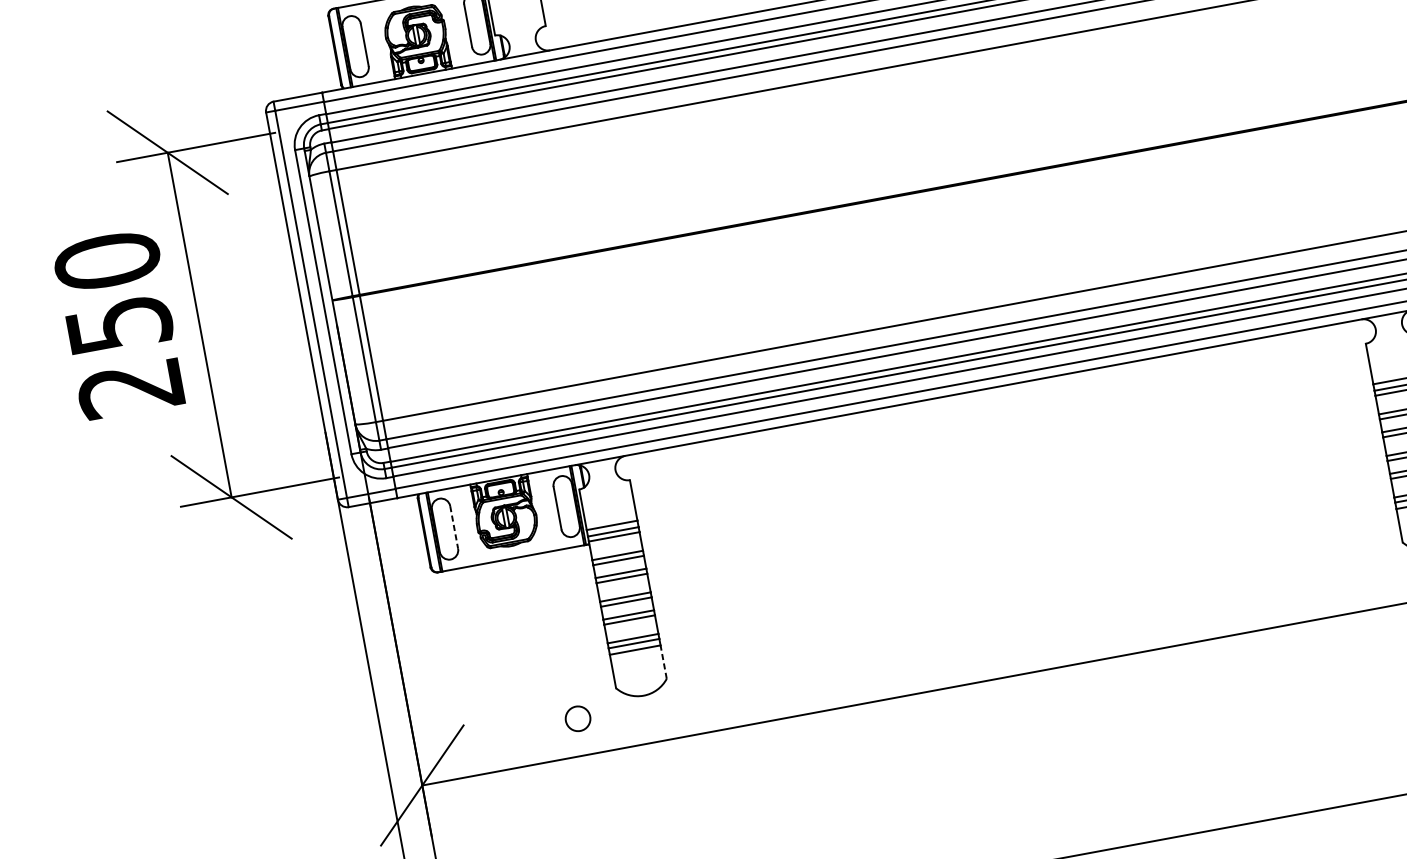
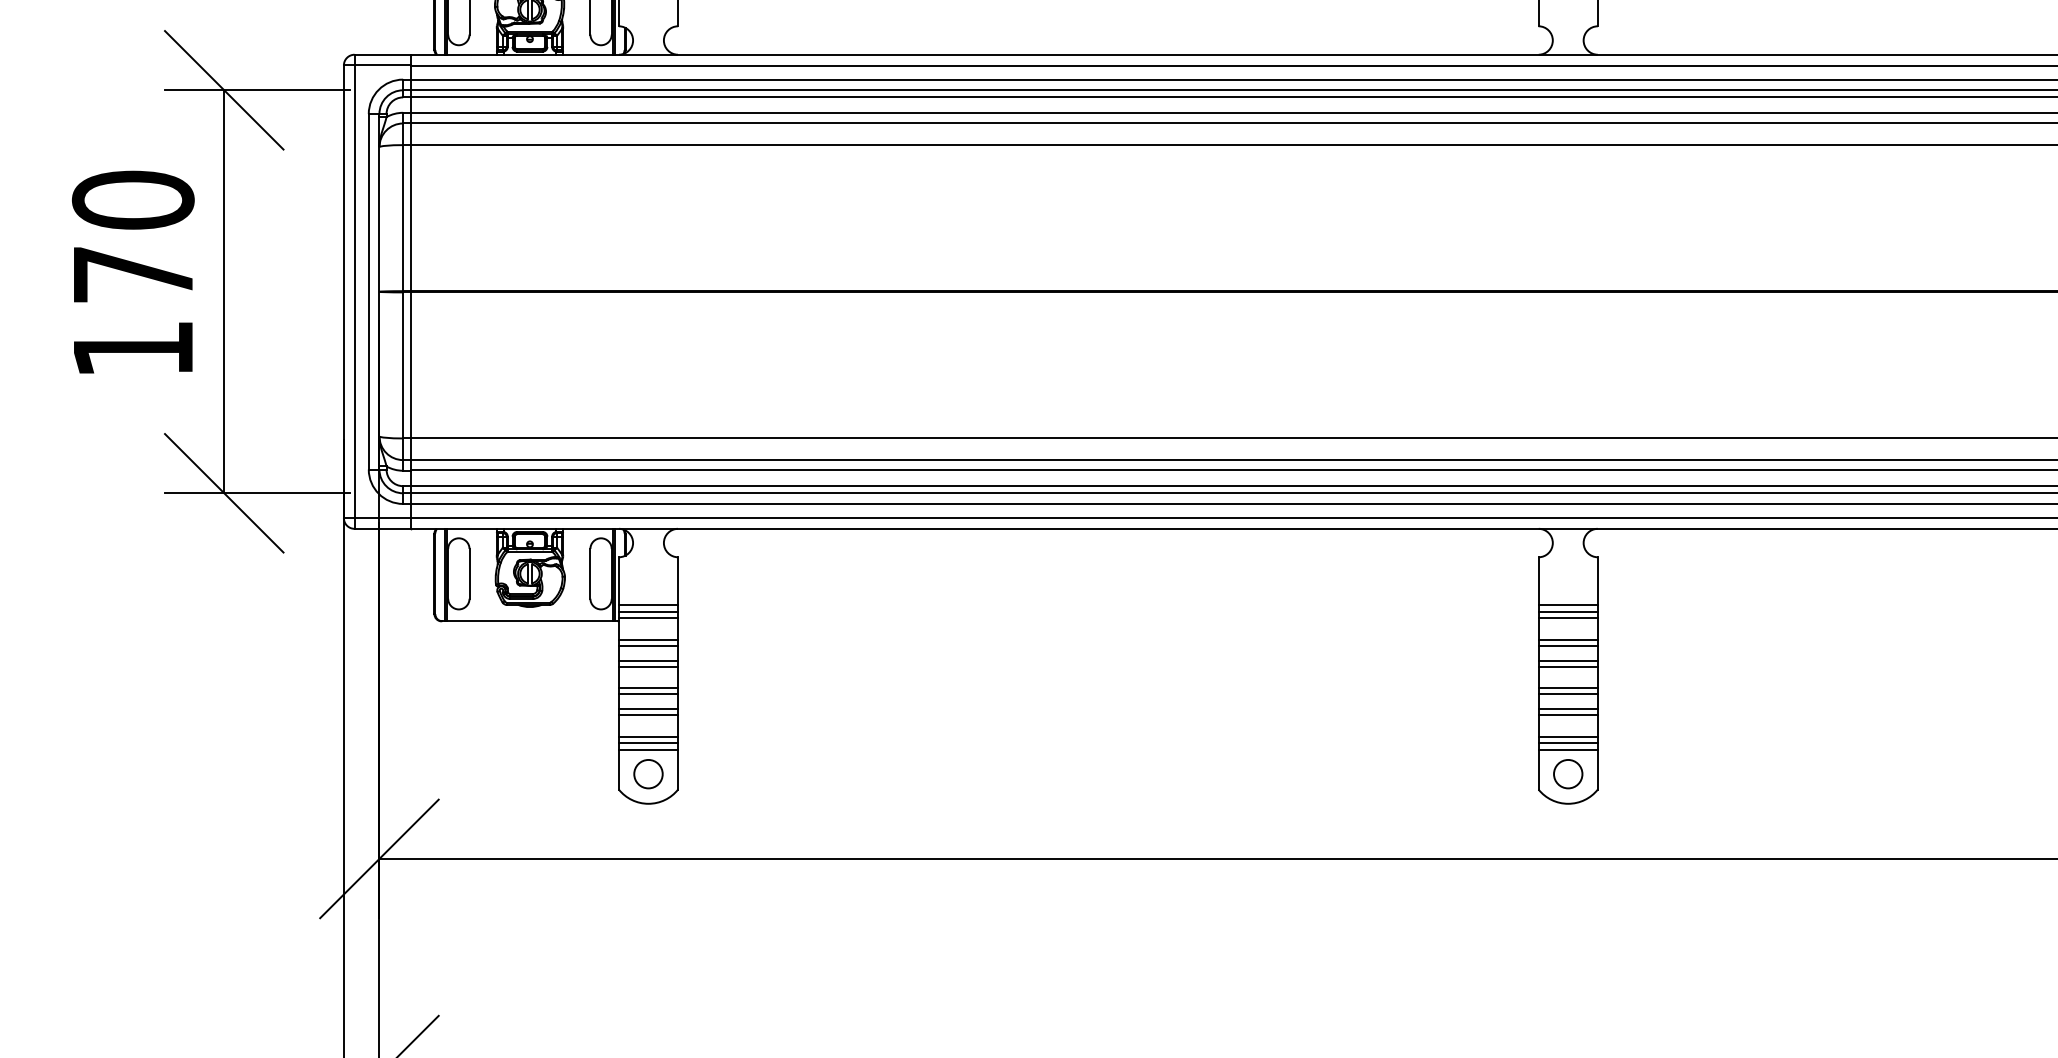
text: (125, 357) -> (133, 312), 250 -> 170
line: (454, 527) -> (469, 573), dashed -> solid
line: (664, 662) -> (678, 770), dashed -> solid
circle: (578, 719) -> (648, 774), moved

